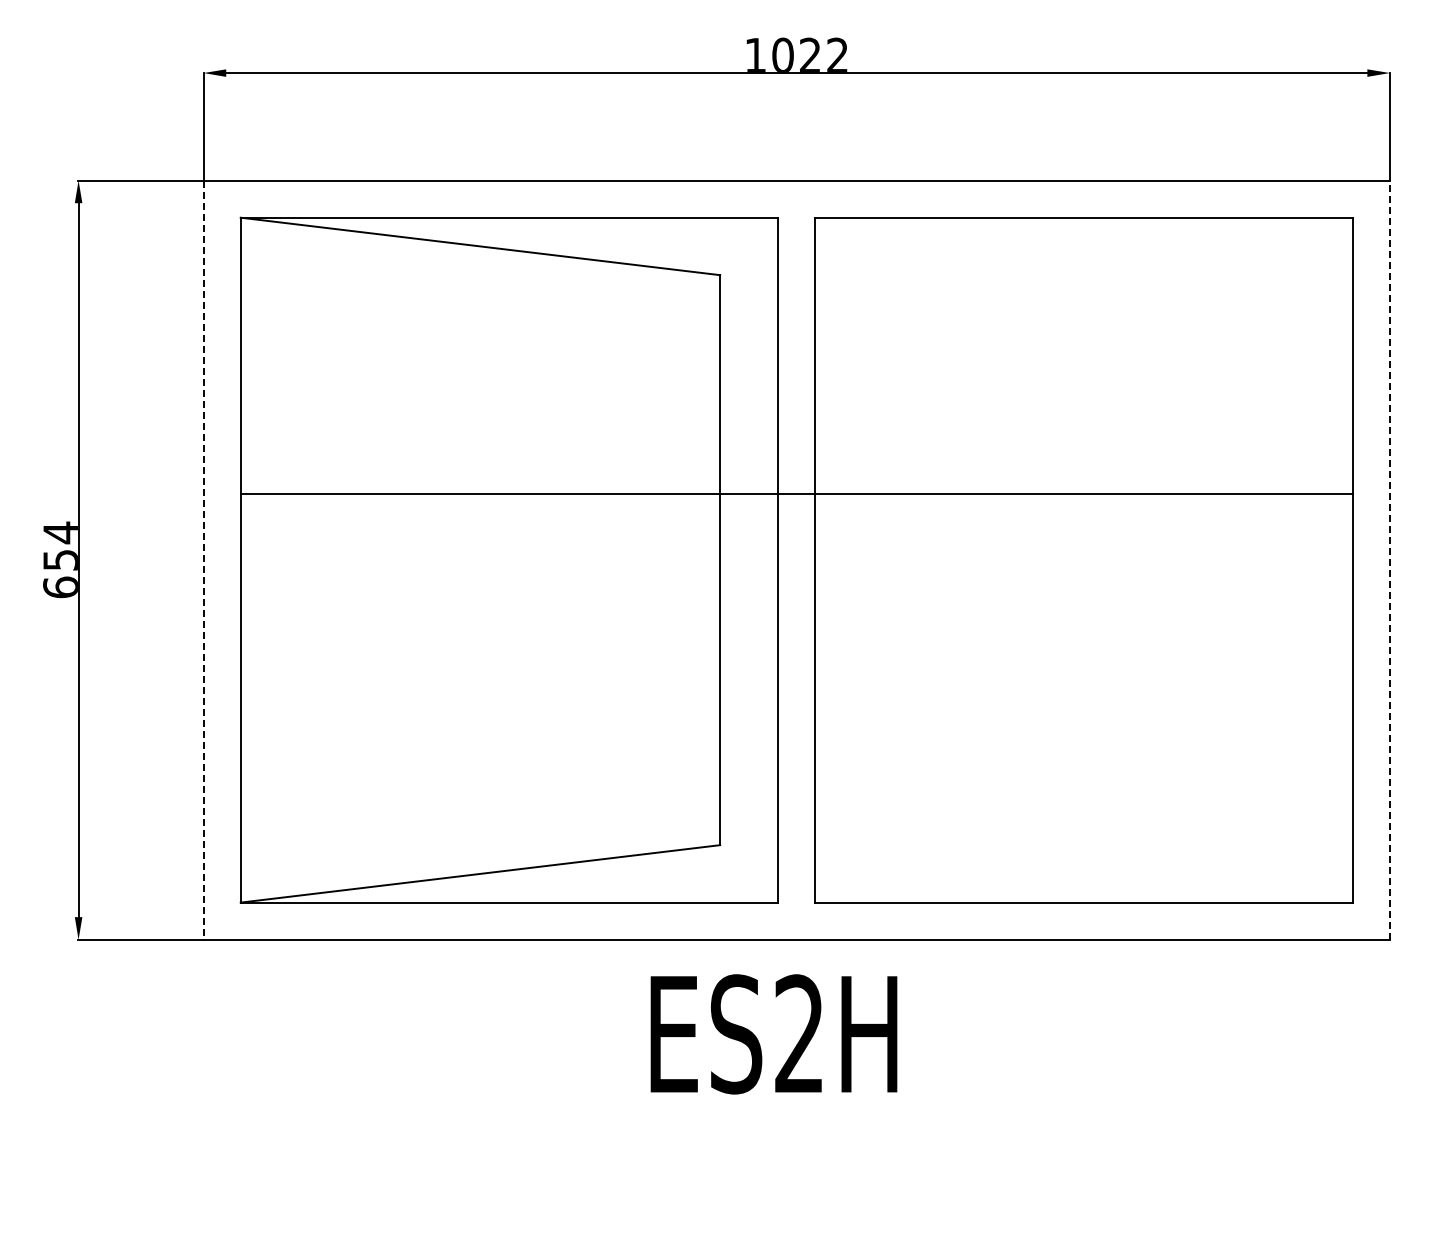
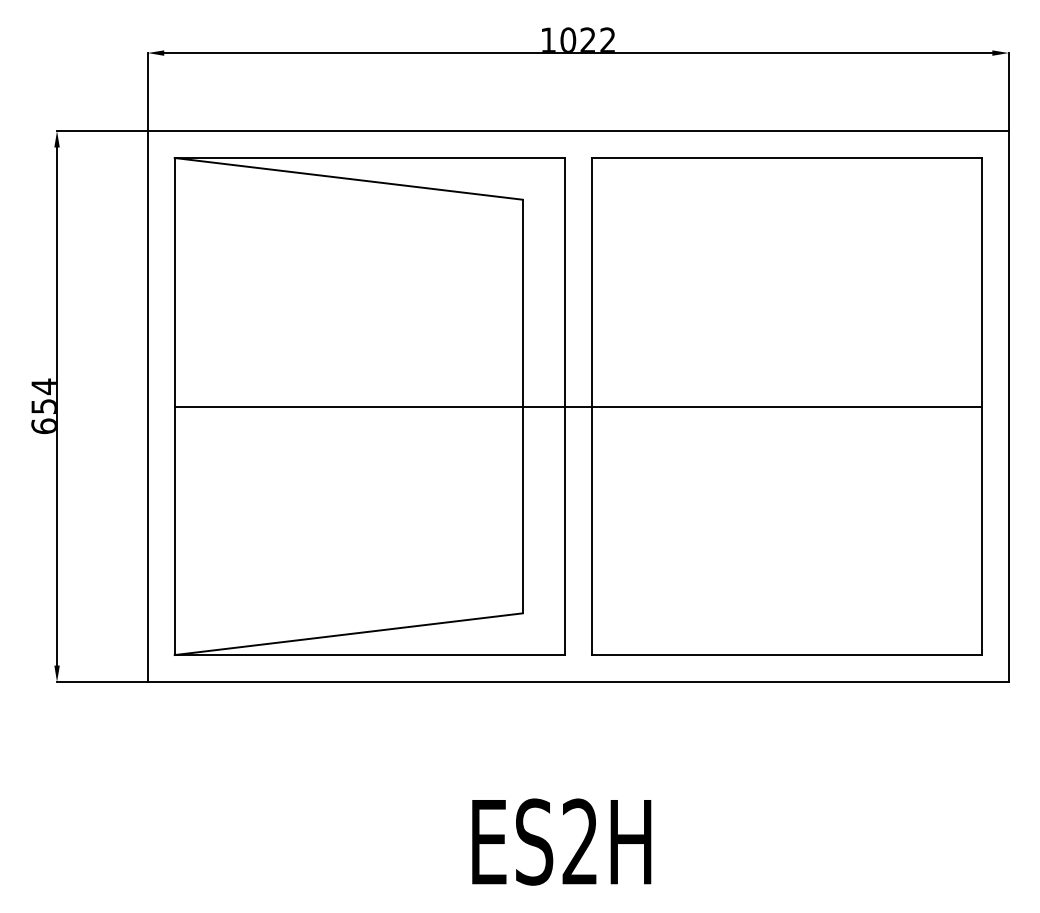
line: (796, 494) -> (578, 406), moved
line: (203, 560) -> (147, 406), dashed -> solid
line: (1390, 560) -> (1009, 406), dashed -> solid
text: (773, 1034) -> (561, 842), moved

